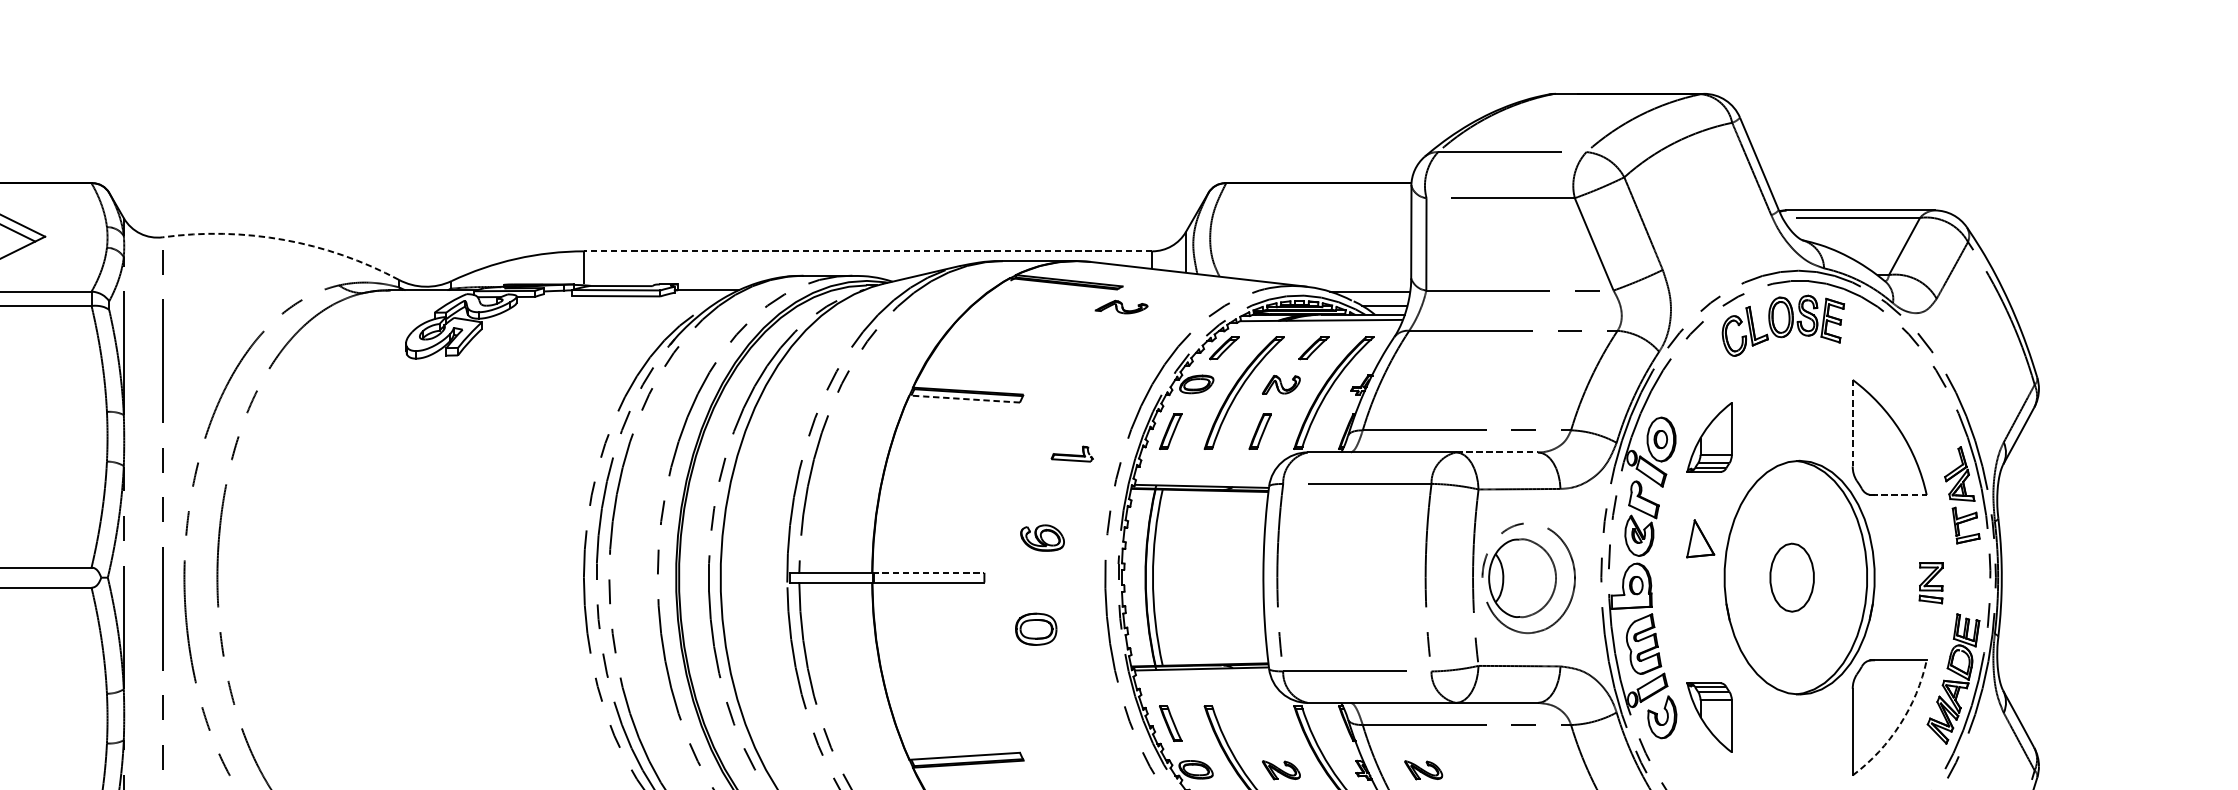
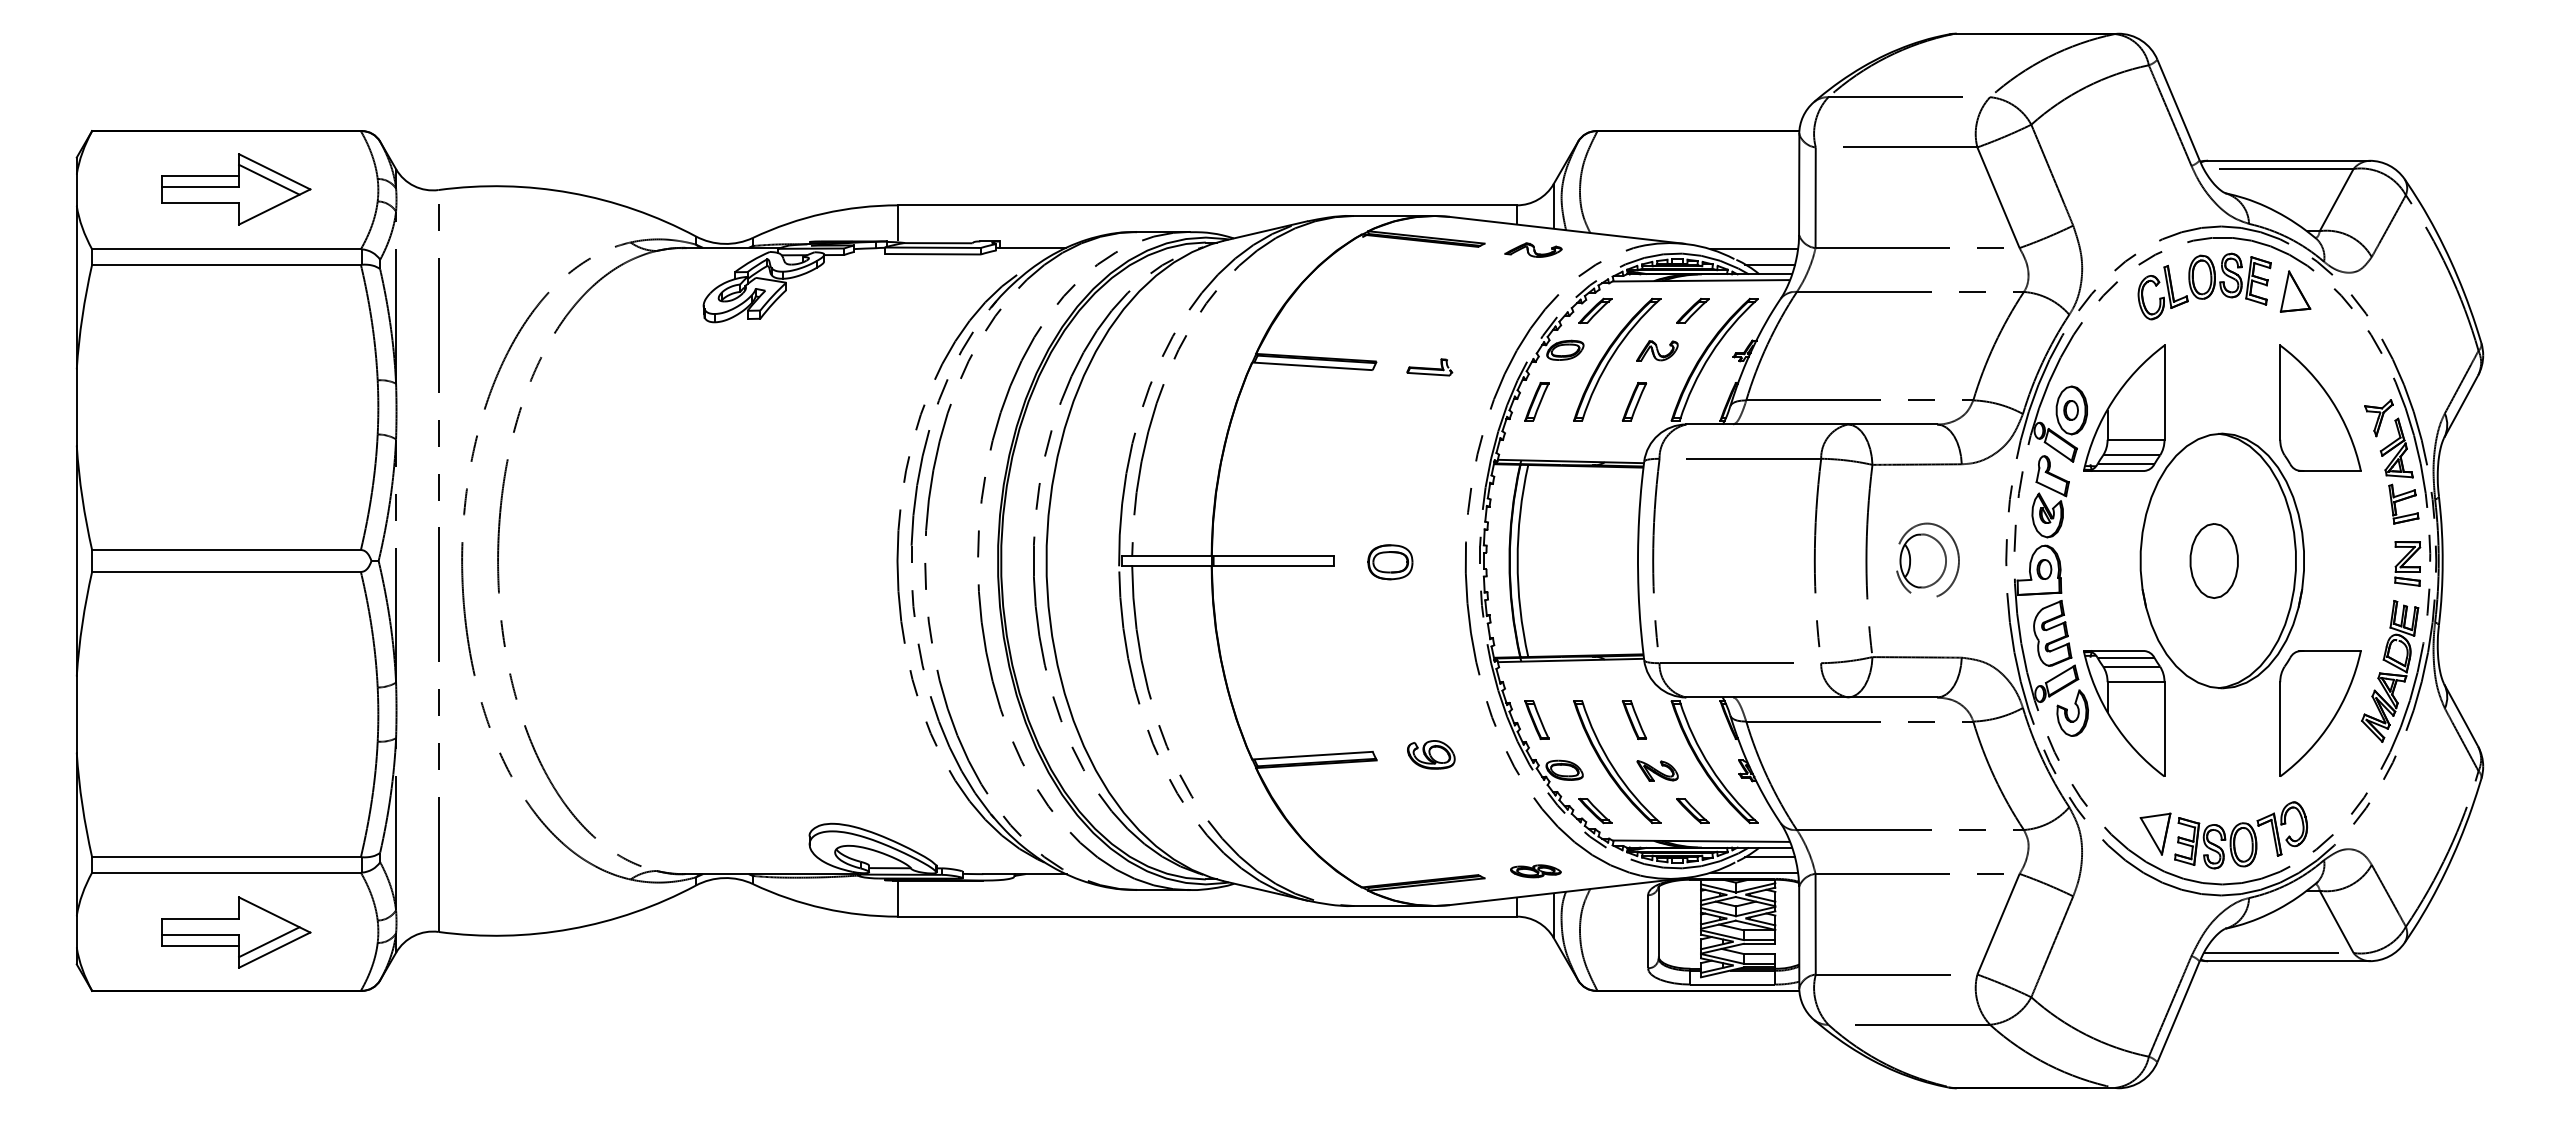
arc: (283, 239) -> (570, 192), dashed -> solid
line: (868, 251) -> (1207, 205), dashed -> solid
part: (1121, 306) -> (1533, 249), moved
line: (963, 399) -> (1311, 366), dashed -> solid
line: (1852, 423) -> (2280, 393), dashed -> solid
part: (1709, 436) -> (2124, 407), size x1.67
part: (1942, 446) -> (2378, 418), added
line: (1496, 452) -> (1892, 424), dashed -> solid
part: (1072, 454) -> (1429, 367), moved
line: (1899, 494) -> (2331, 470), dashed -> solid
part: (1042, 537) -> (1431, 754), moved
part: (1700, 538) -> (2295, 291), moved
line: (928, 572) -> (1273, 555), dashed -> solid
part: (1529, 576) -> (1927, 559), size x0.62
part: (1930, 582) -> (2407, 563), moved
part: (1036, 629) -> (1390, 562), moved
part: (1709, 717) -> (2124, 713), size x1.67
part: (1260, 723) -> (1634, 719), added
arc: (1899, 724) -> (2331, 721), dashed -> solid
part: (1423, 769) -> (1812, 770), removed

